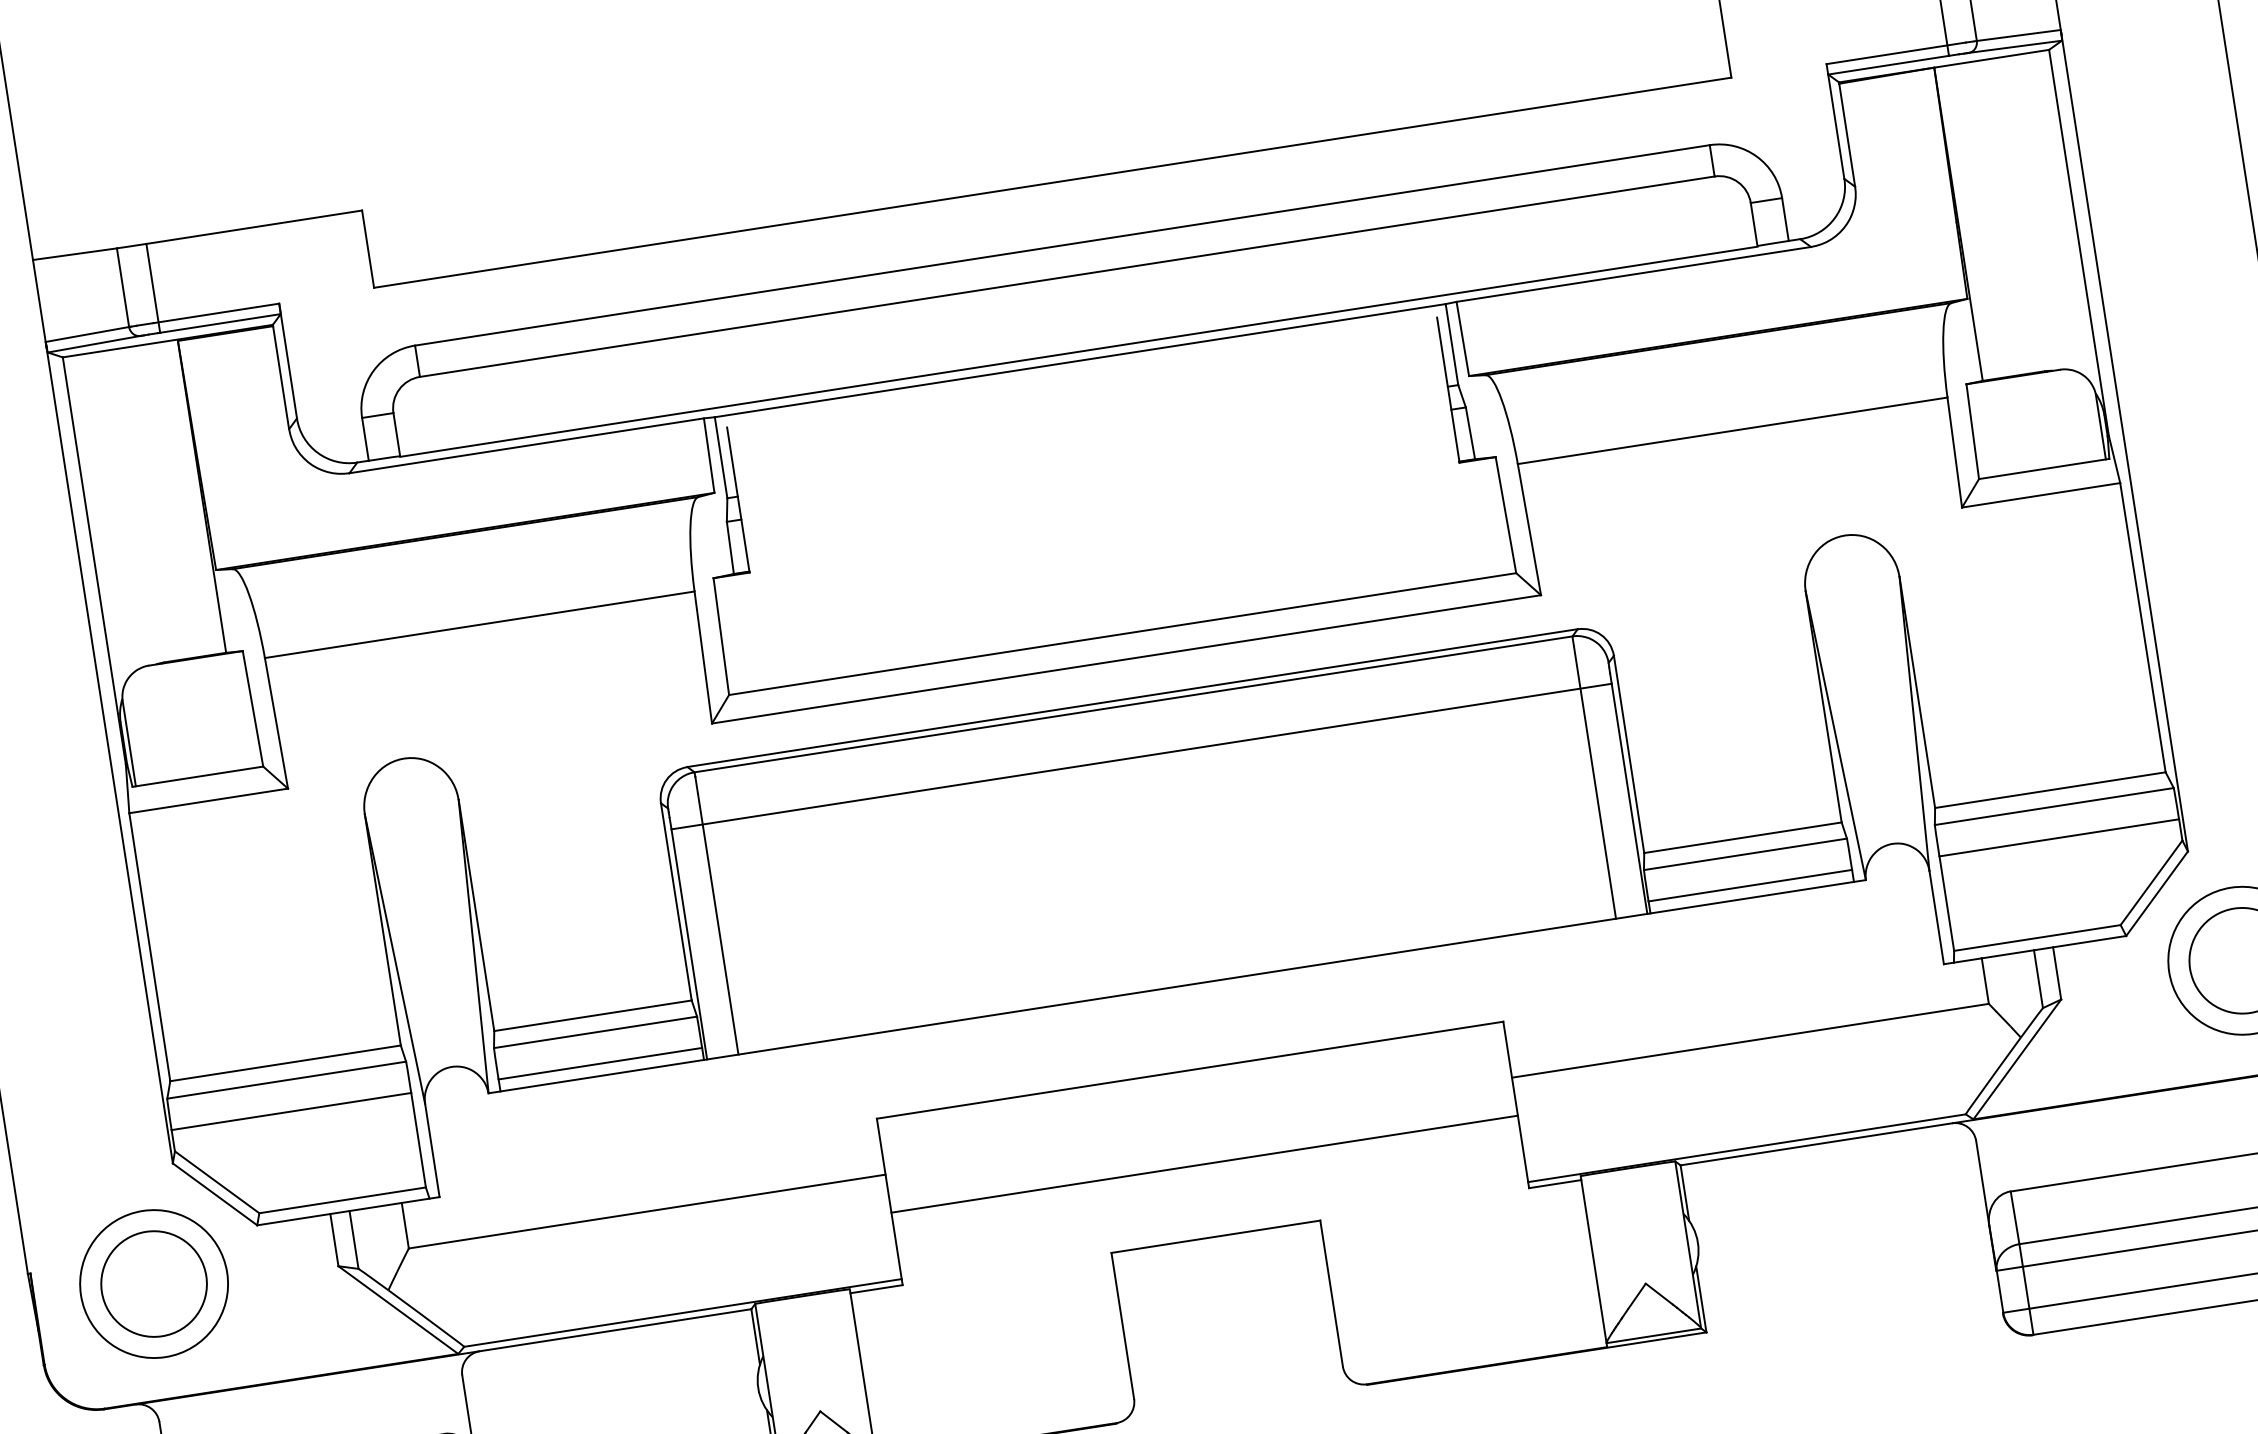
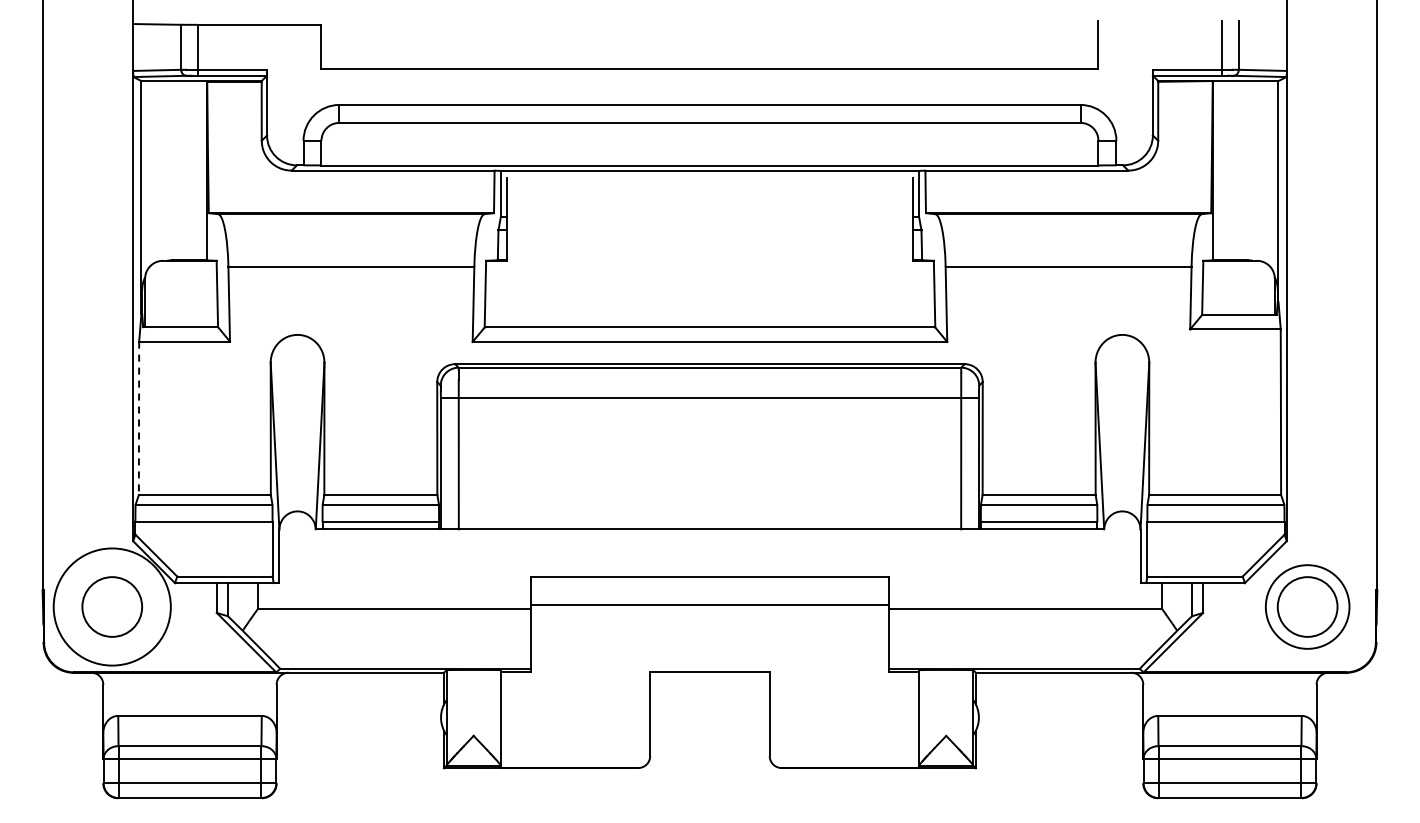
line: (150, 947) -> (139, 418), solid -> dashed
line: (1203, 1163) -> (709, 604), moved
circle: (154, 1283) -> (112, 606), size x1.4

